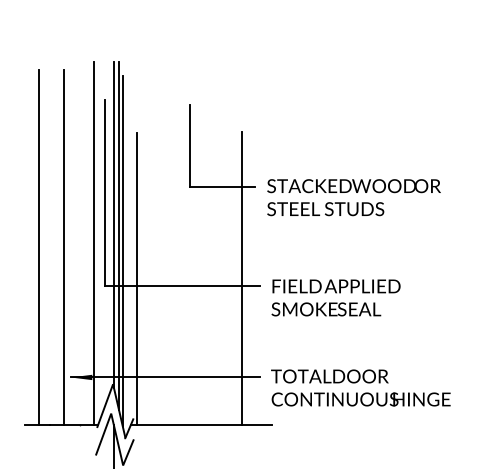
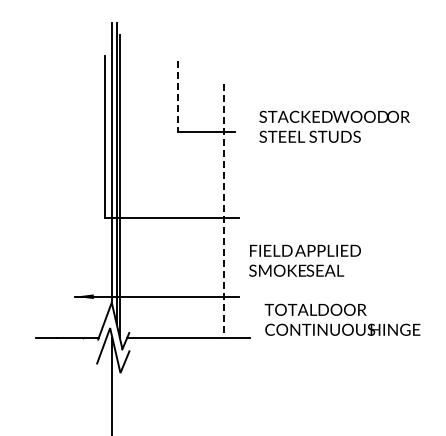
line: (190, 146) -> (178, 96), solid -> dashed
text: (353, 197) -> (334, 126), moved
line: (94, 243) -> (95, 180), removed
line: (38, 246) -> (47, 183), removed
line: (64, 246) -> (69, 183), removed
line: (137, 277) -> (132, 210), removed
line: (241, 277) -> (223, 210), solid -> dashed
text: (335, 297) -> (304, 260), moved
text: (360, 387) -> (342, 319), moved

